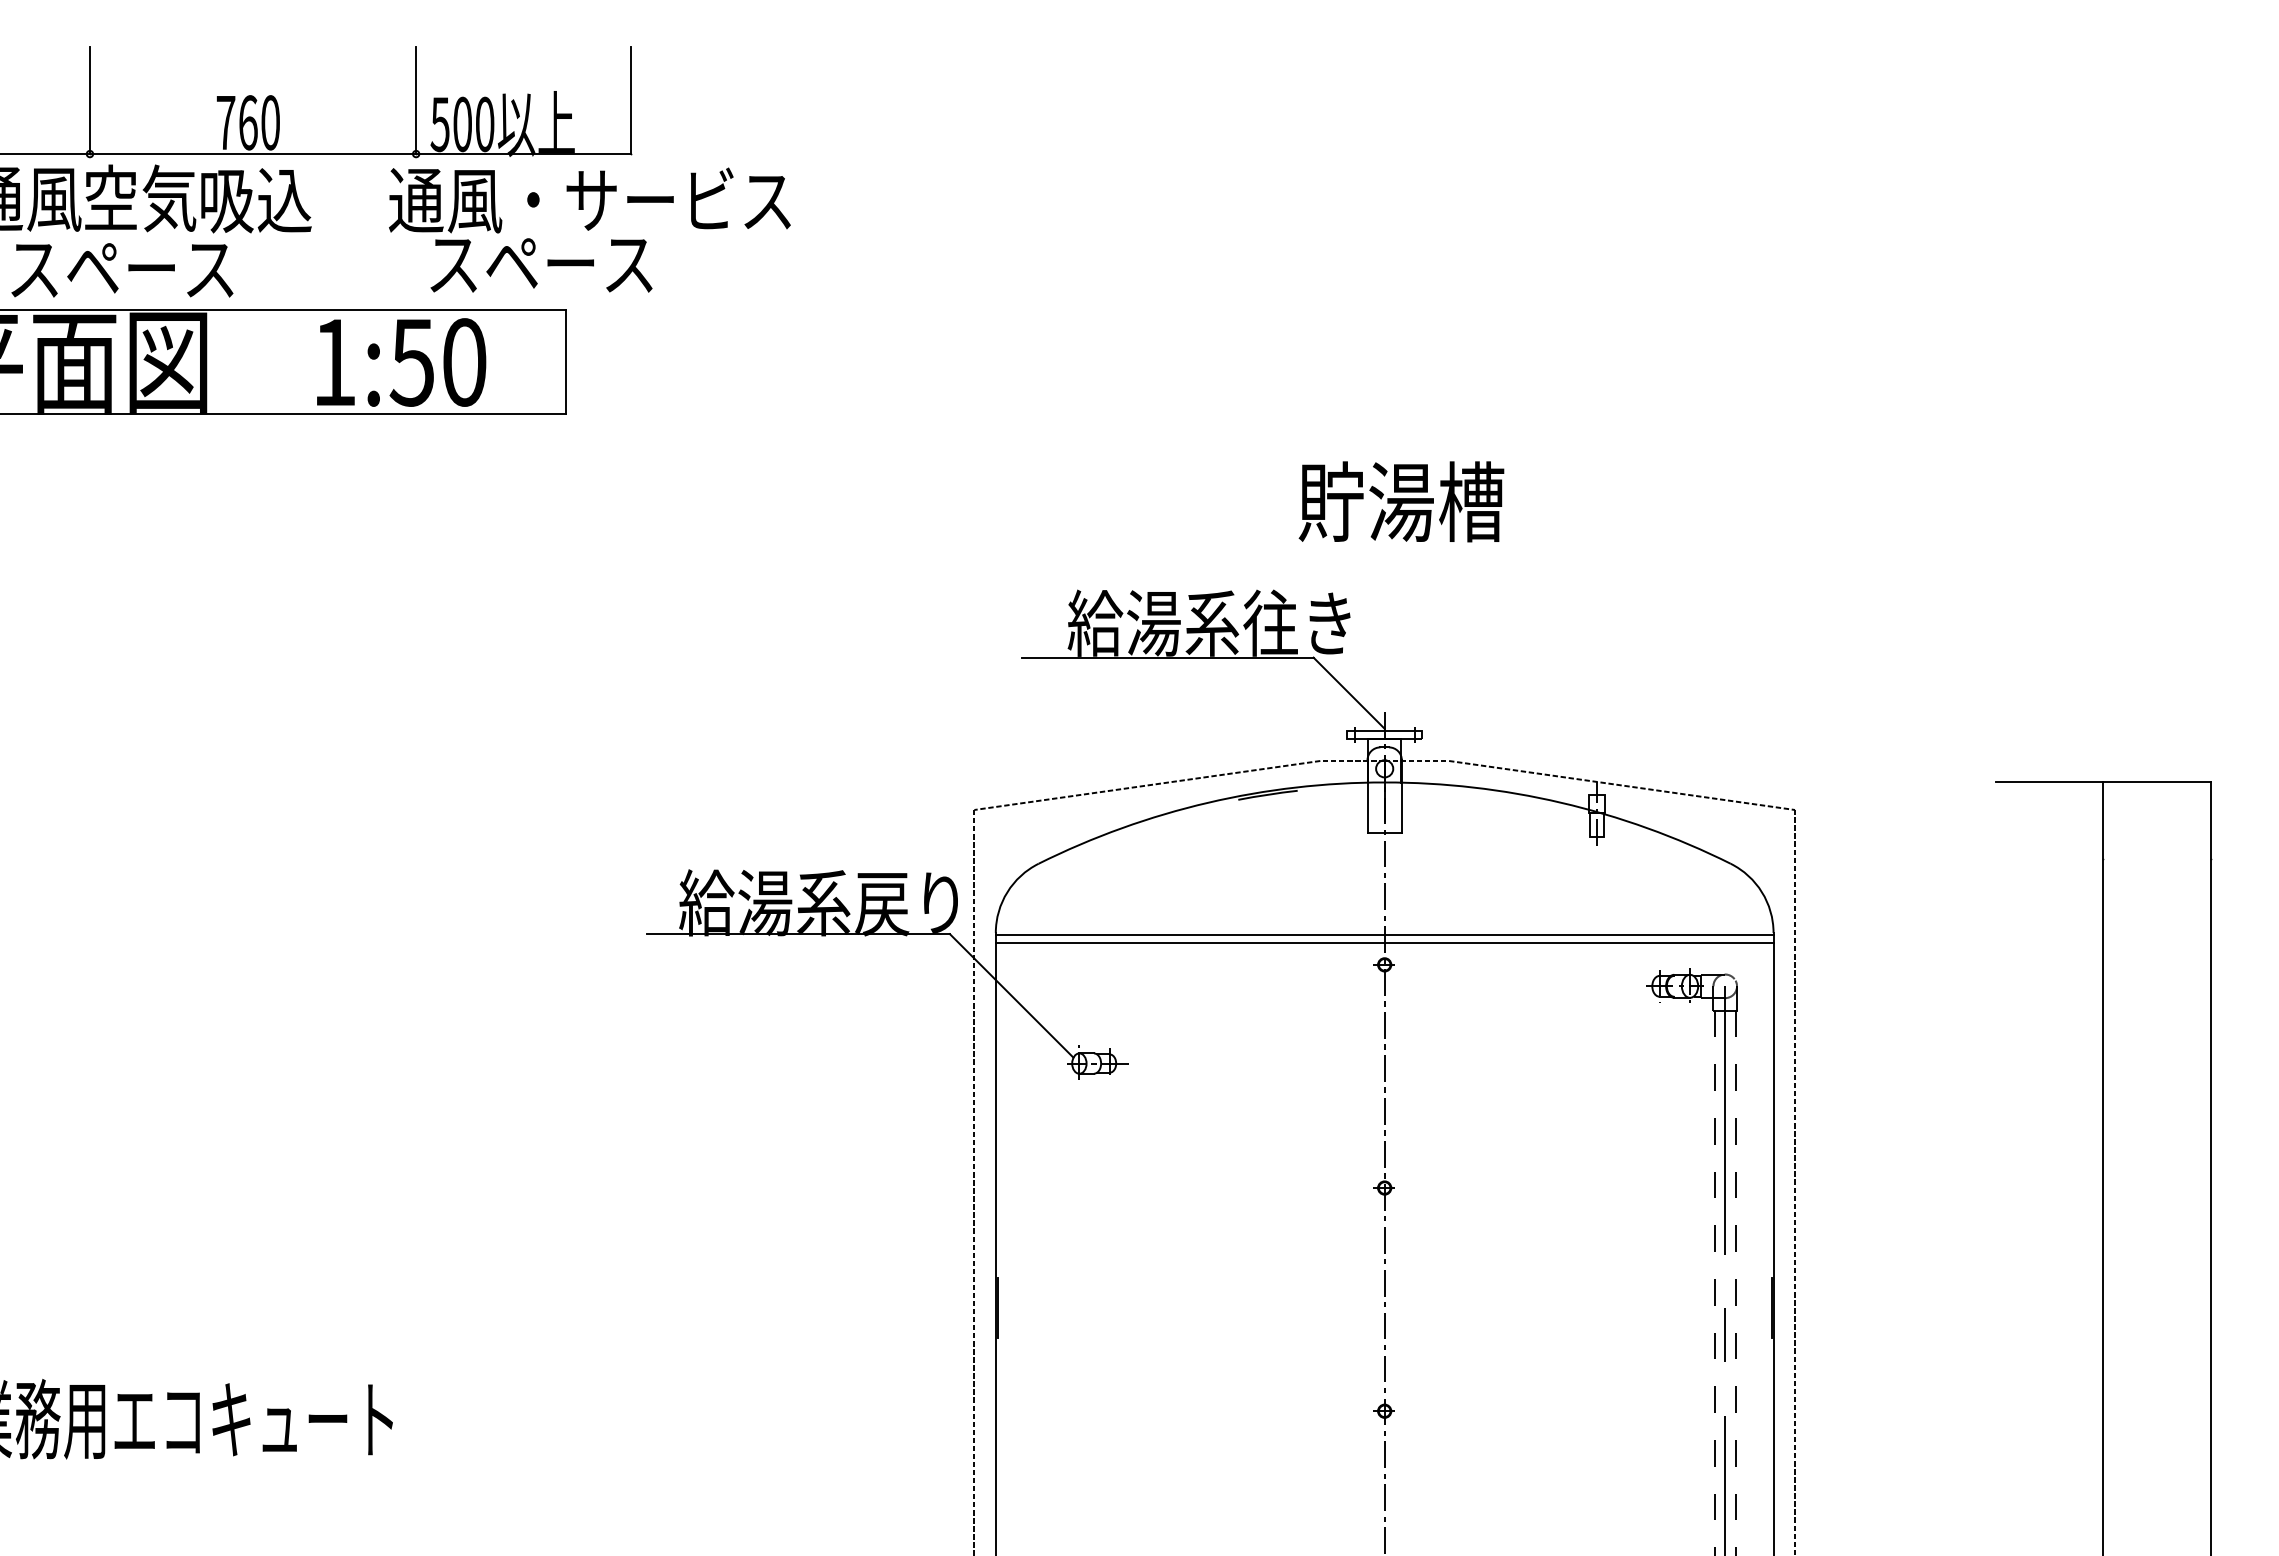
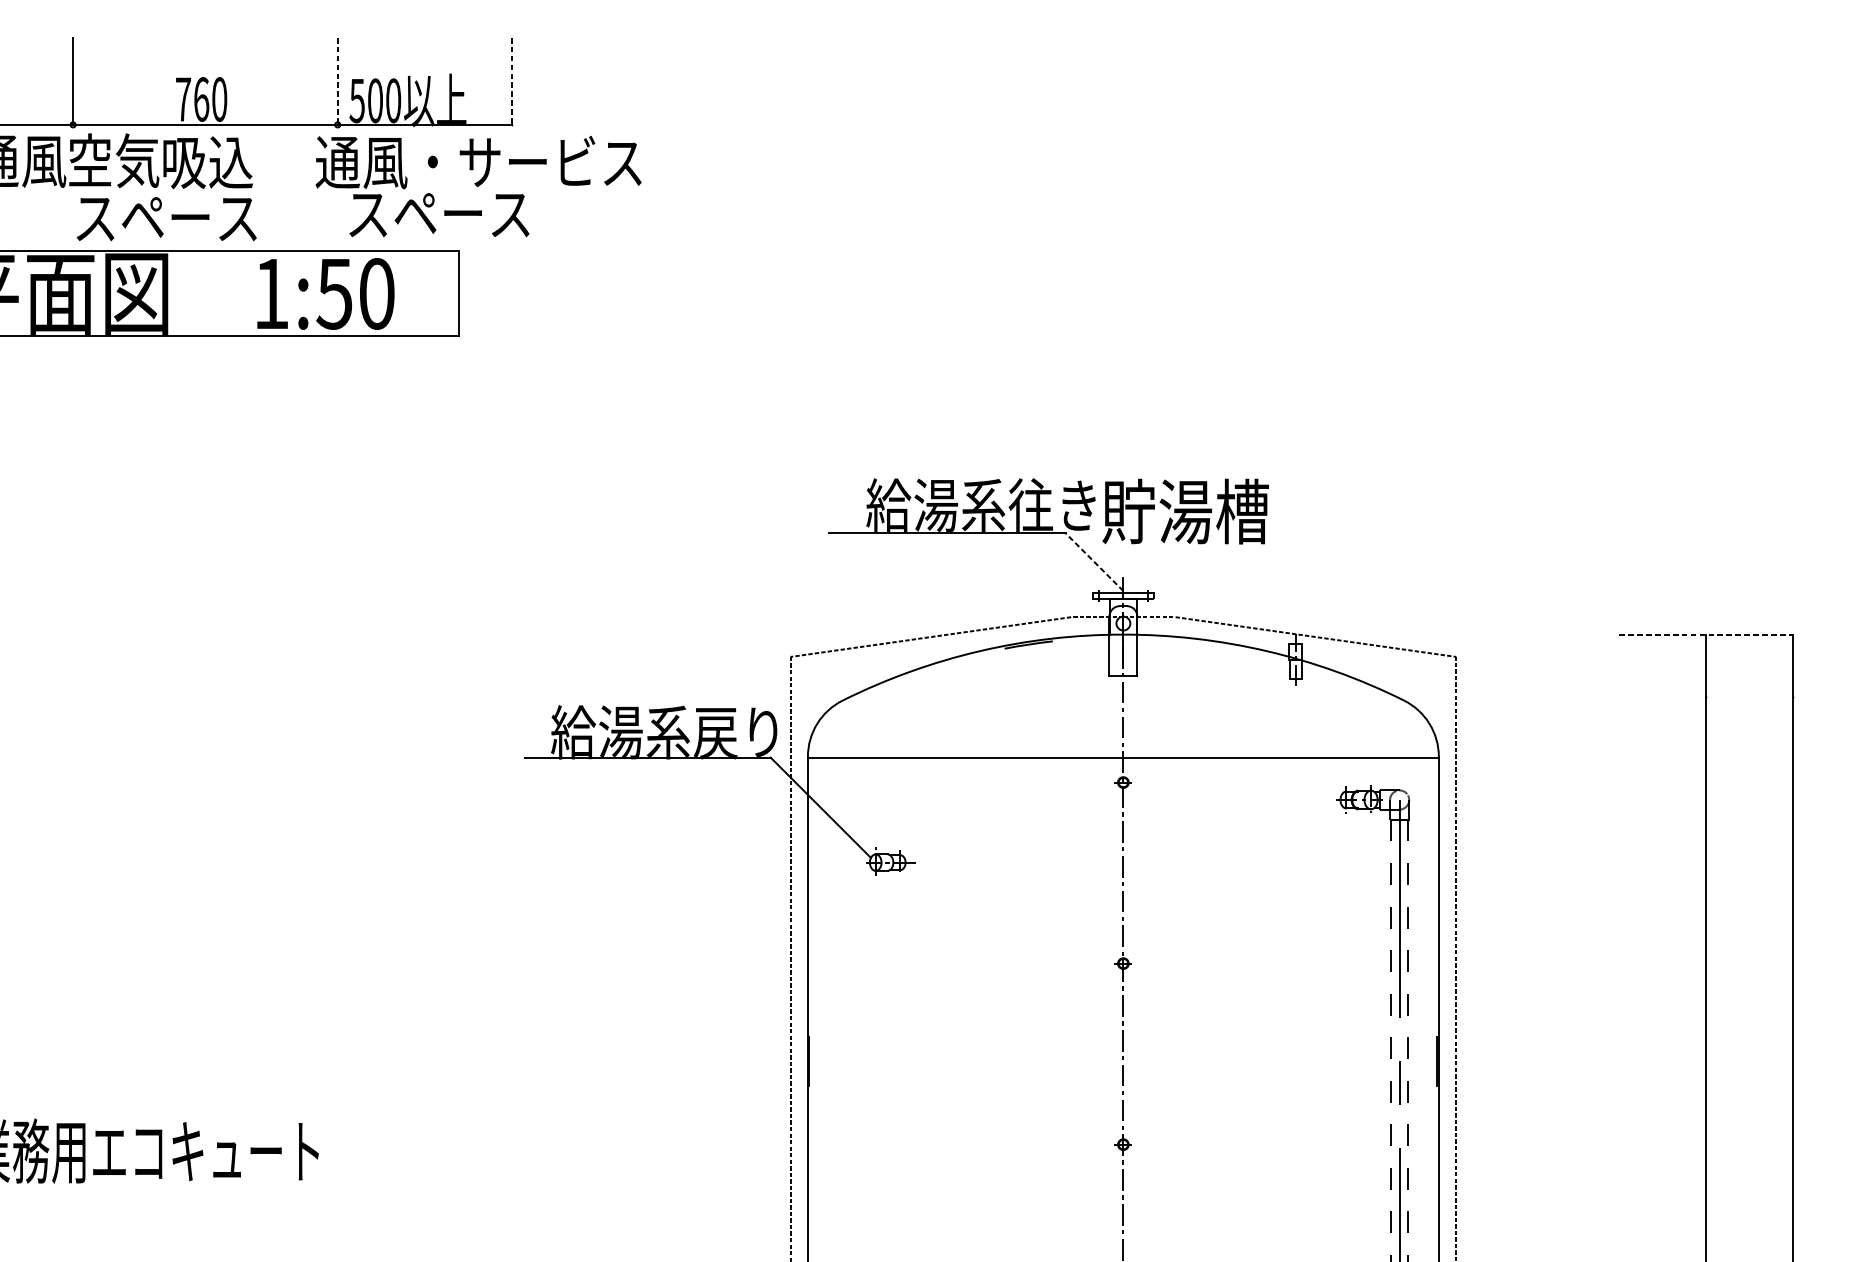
line: (416, 100) -> (338, 81), solid -> dashed
line: (630, 100) -> (511, 81), solid -> dashed
text: (122, 270) -> (166, 219), moved
text: (1401, 501) -> (1185, 511), moved
line: (1348, 692) -> (1094, 561), solid -> dashed
line: (2103, 782) -> (1706, 634), solid -> dashed
line: (1384, 943) -> (1123, 765), removed

